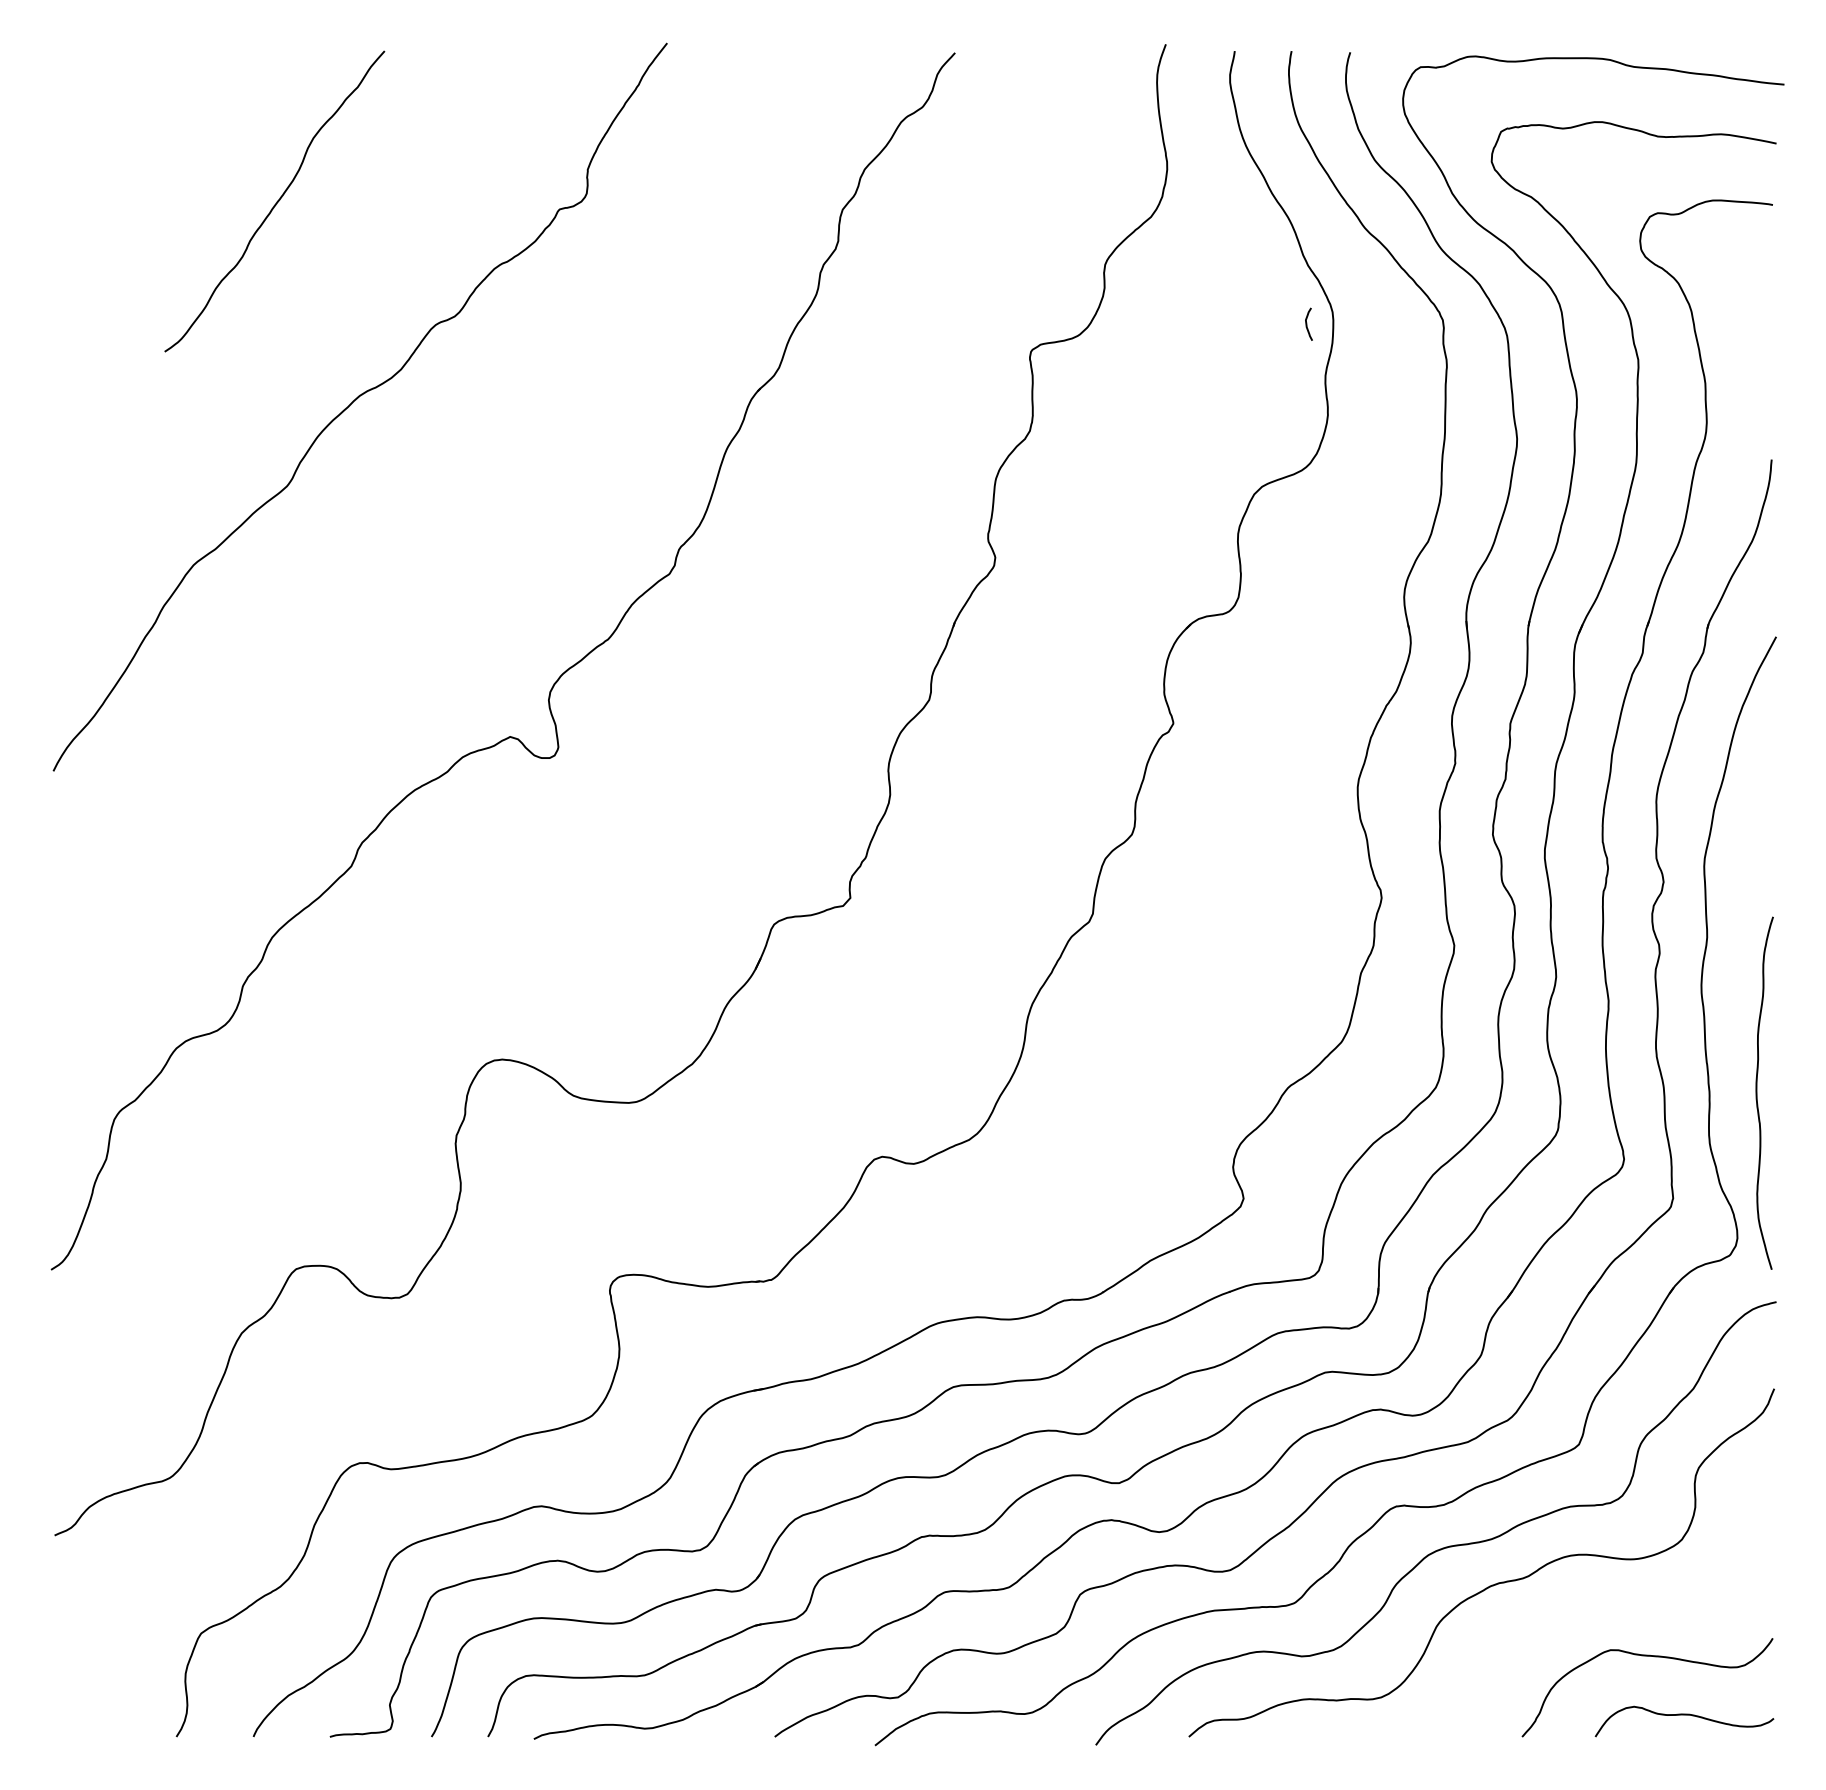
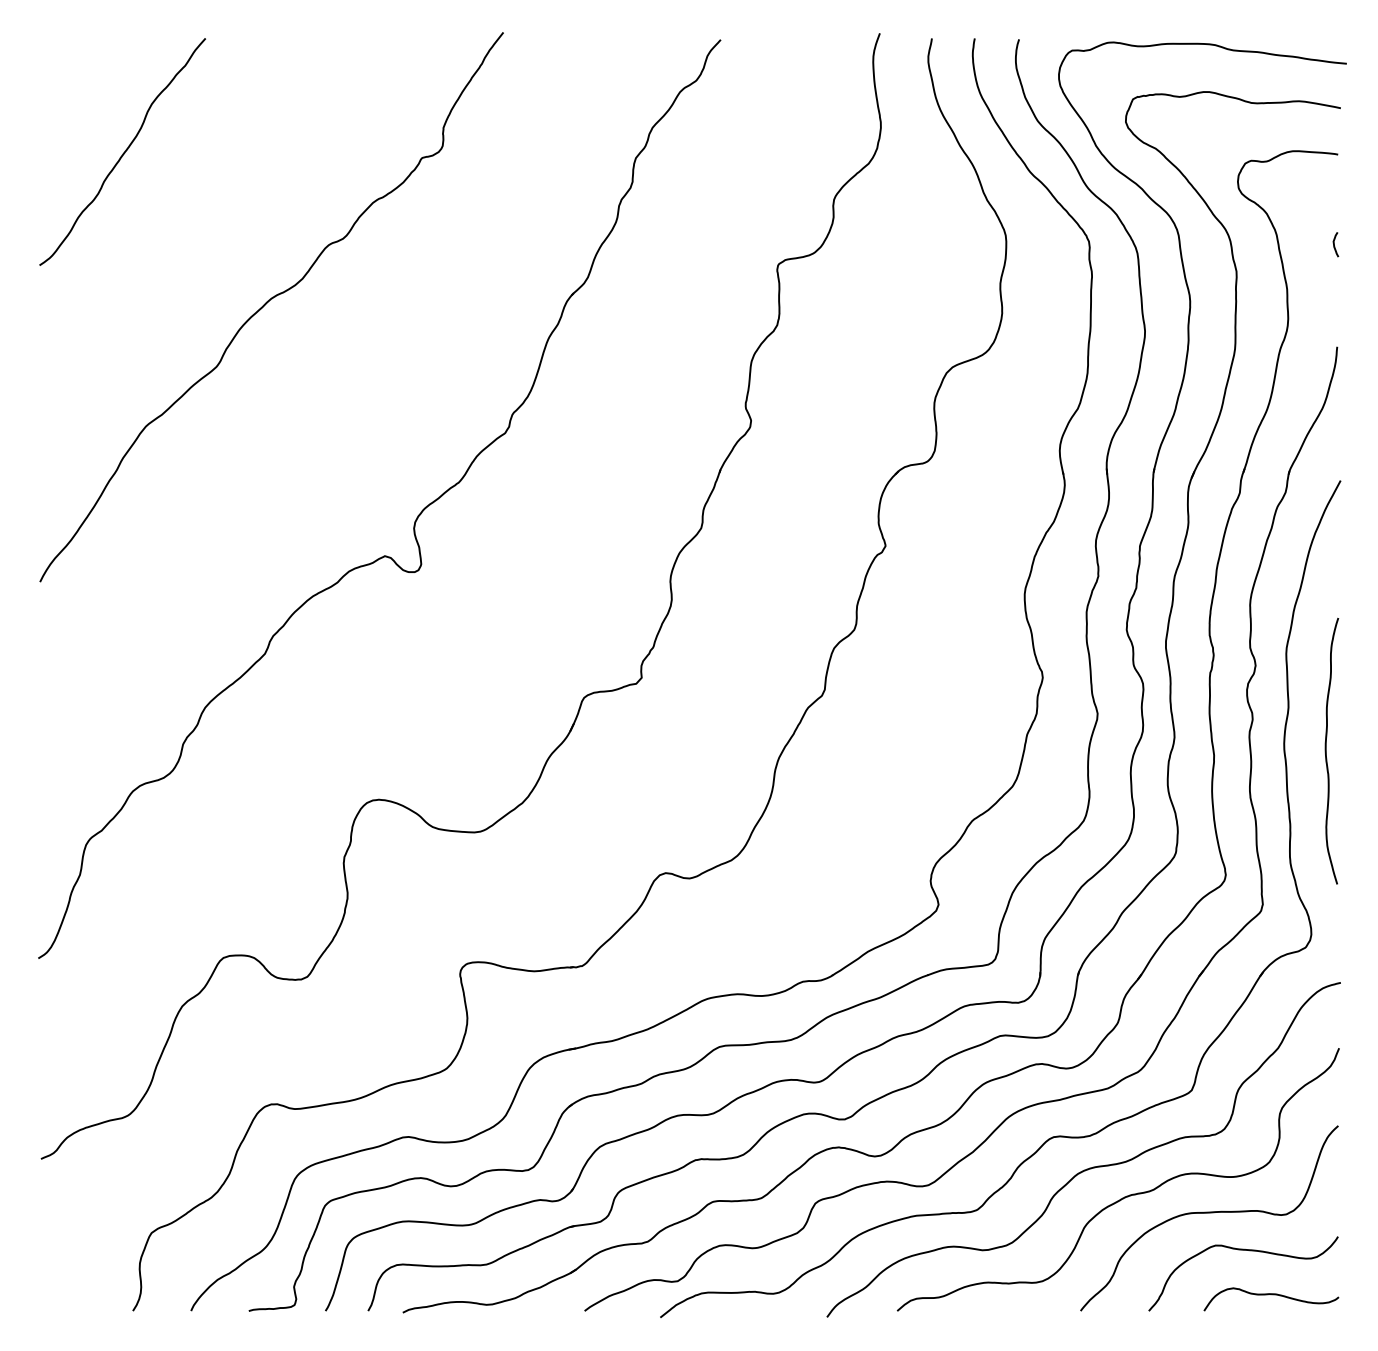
curve: (276, 201) -> (123, 151), moved
curve: (1307, 323) -> (1334, 244), moved
curve: (1757, 1092) -> (1326, 750), moved
curve: (1602, 1607) -> (1209, 1213), added

